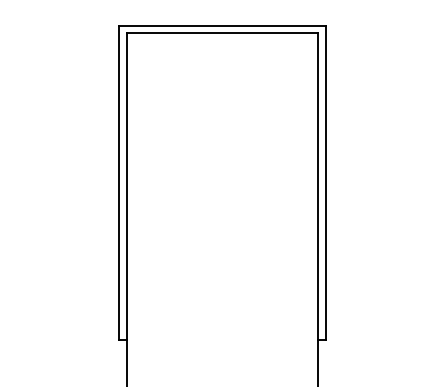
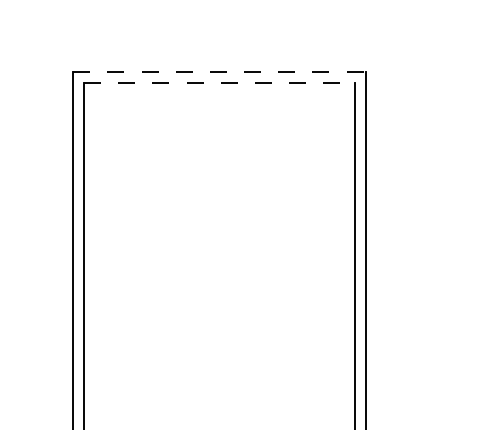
line: (223, 25) -> (221, 72), solid -> dashed
line: (222, 33) -> (219, 83), solid -> dashed

